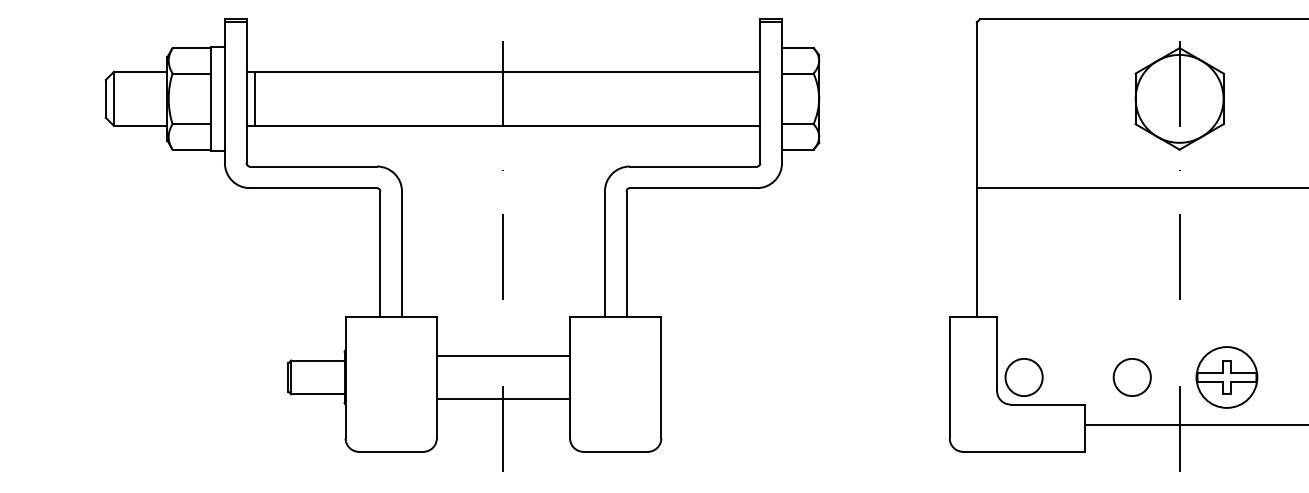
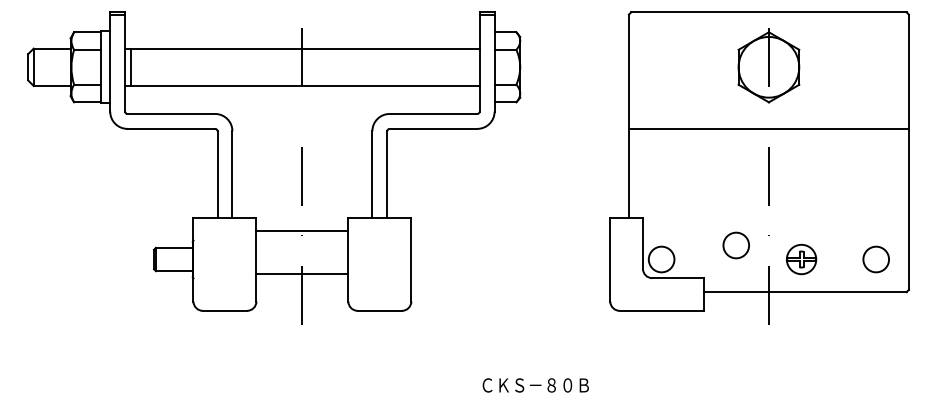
line: (503, 355) -> (302, 230), moved
circle: (1131, 377) -> (735, 245), moved
part: (1226, 377) -> (801, 259), size x0.7

